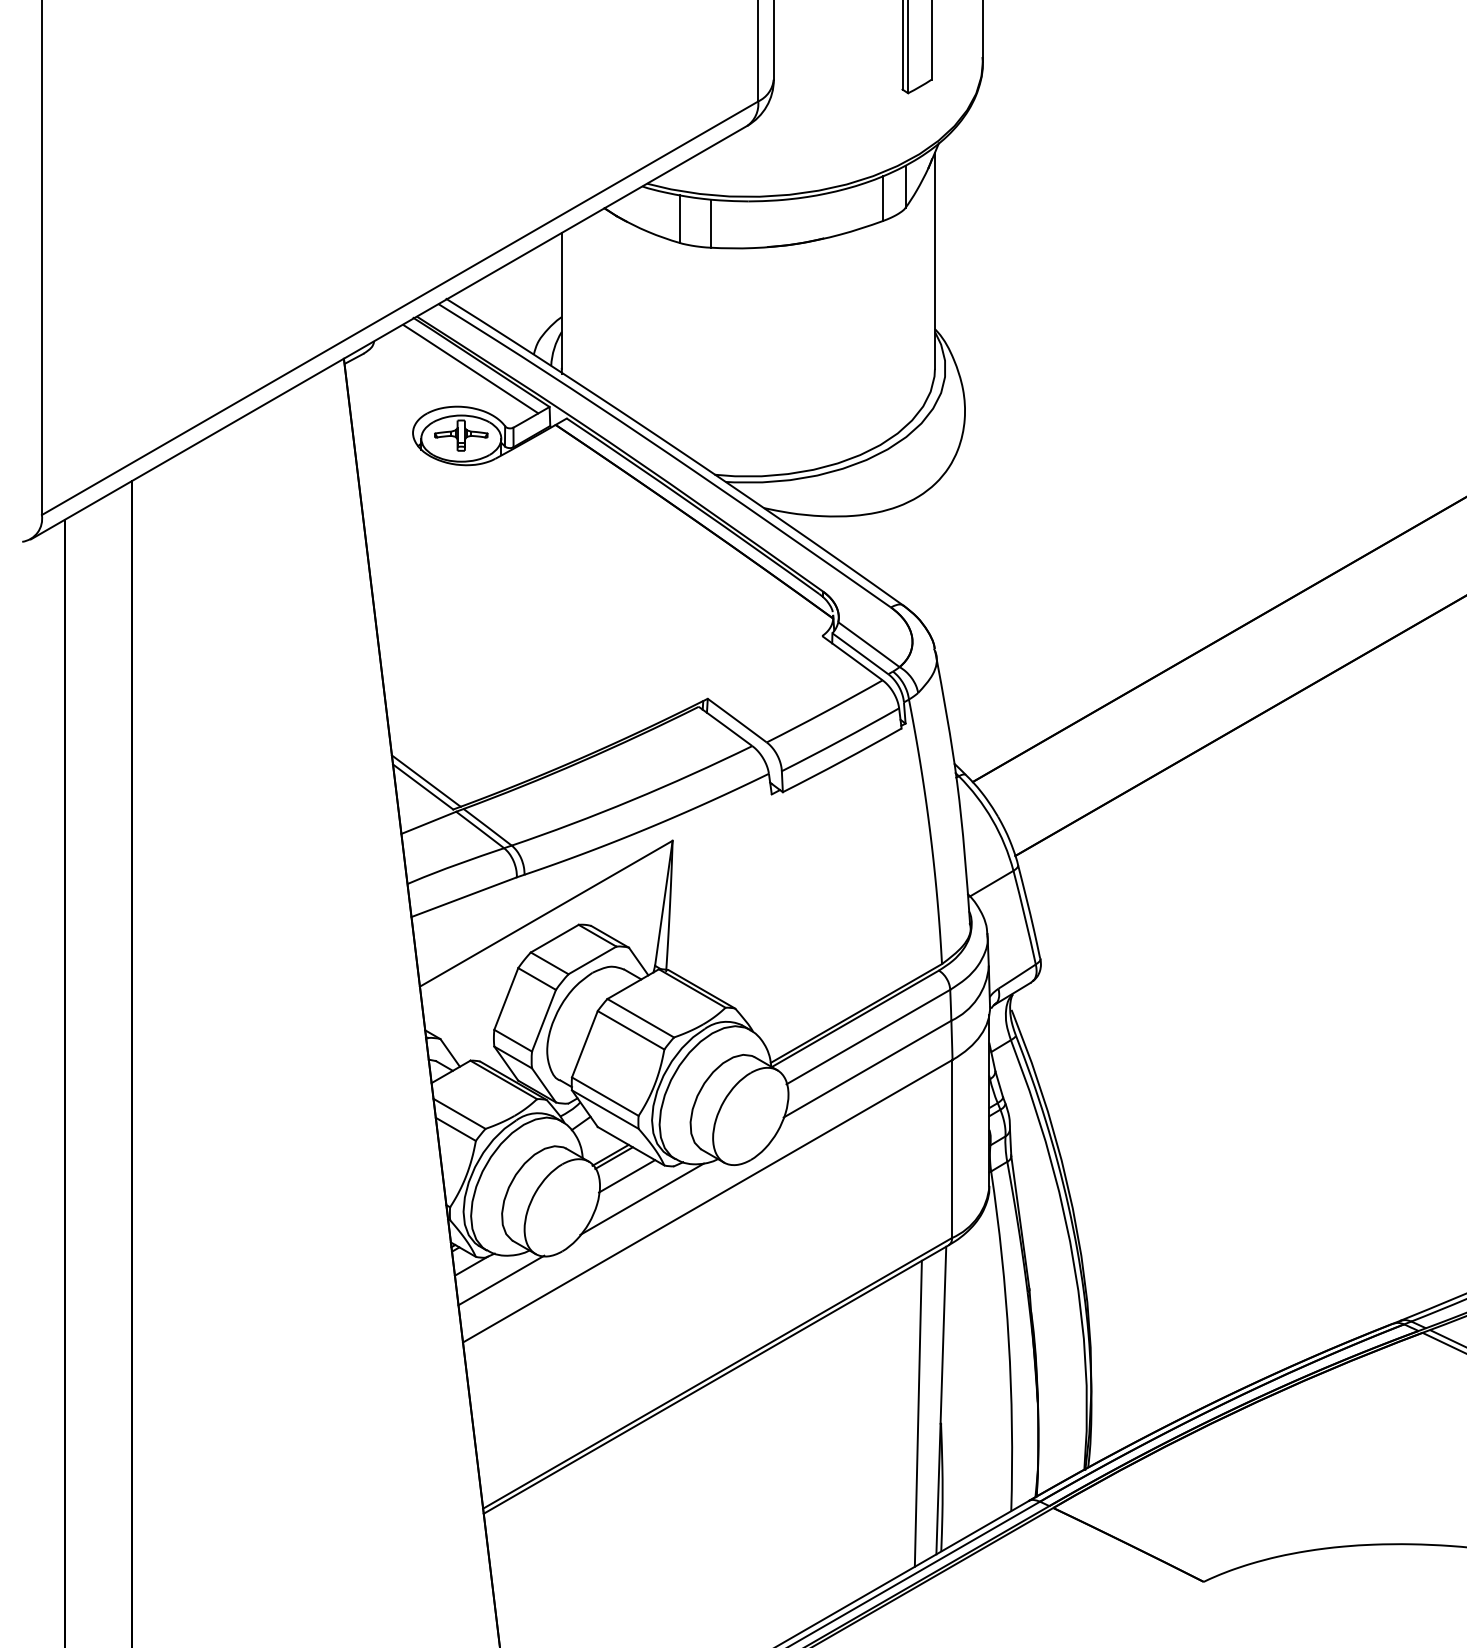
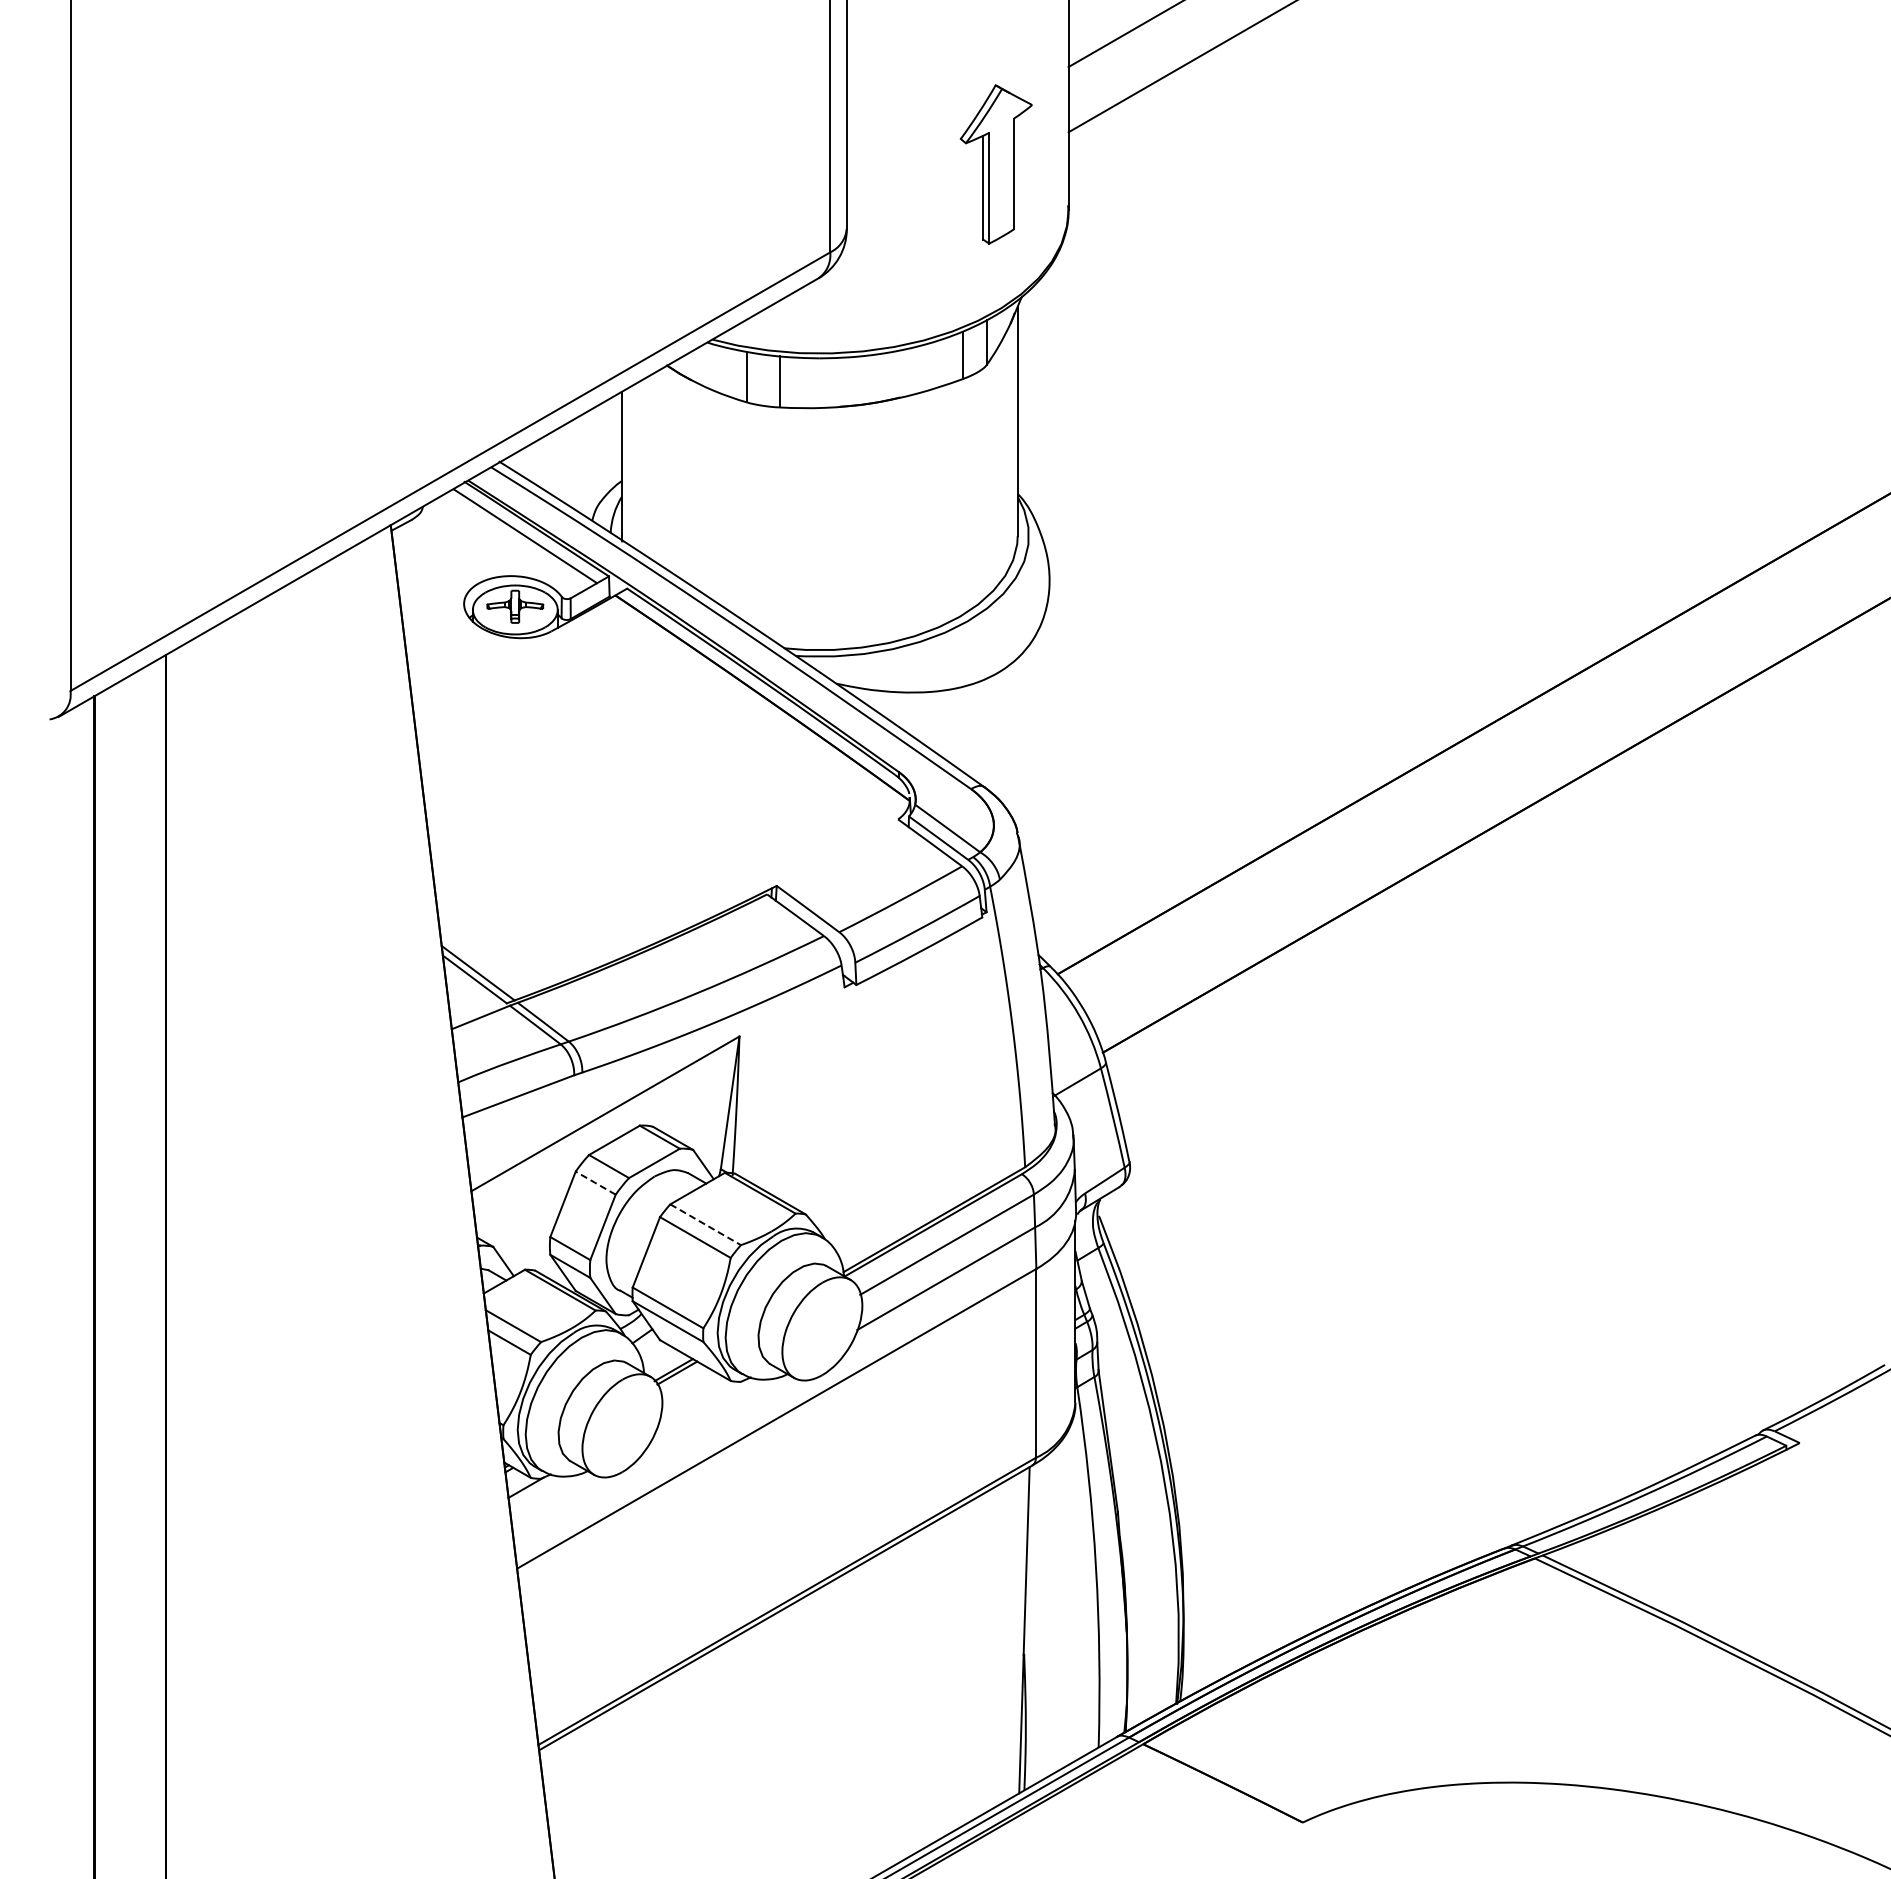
line: (536, 978) -> (595, 1182), solid -> dashed
line: (640, 1018) -> (705, 1224), solid -> dashed
line: (626, 1176) -> (690, 1392), removed
line: (641, 1199) -> (706, 1416), removed
line: (501, 1280) -> (557, 1502), removed
line: (917, 1413) -> (999, 1644), removed

